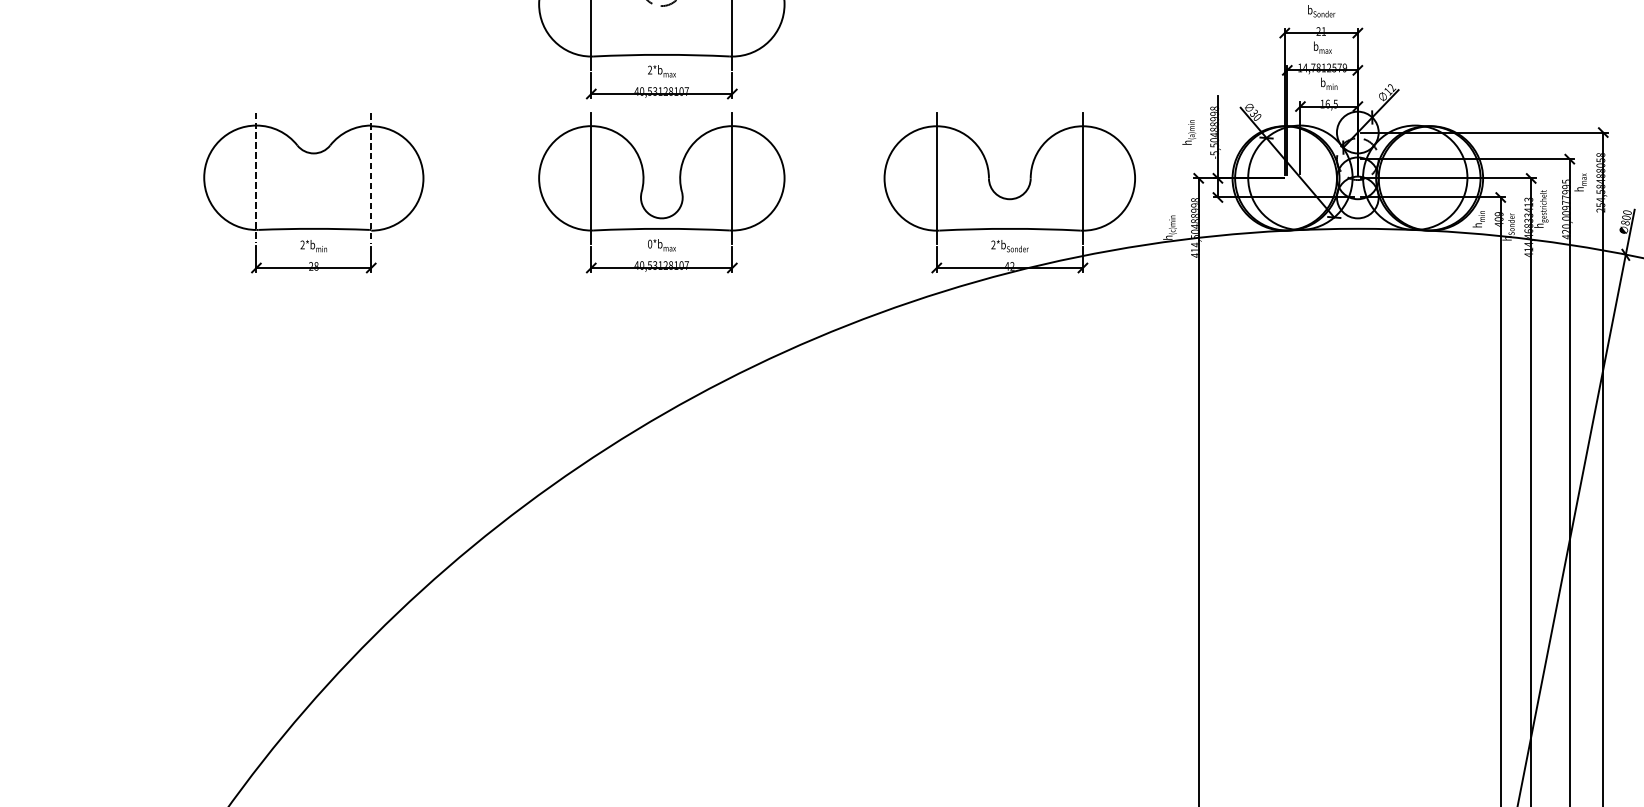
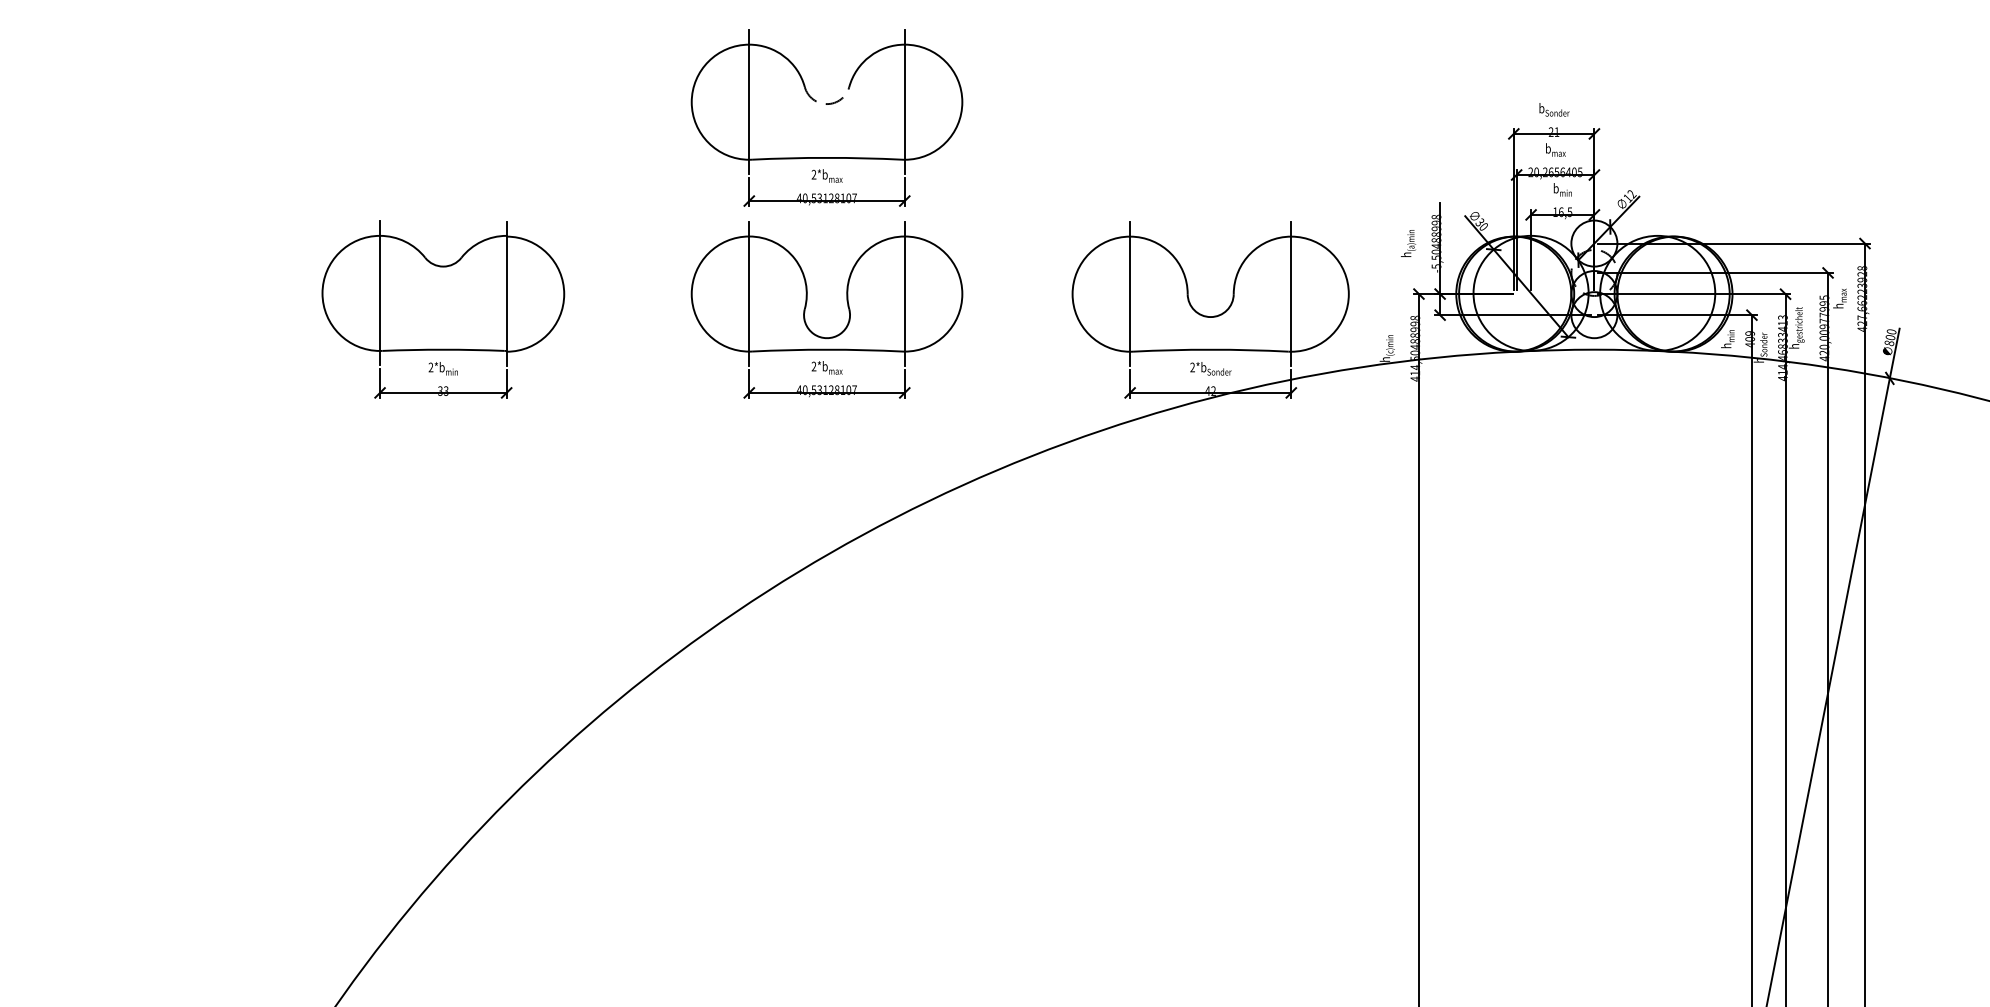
text: (1322, 68) -> (1555, 172), 14,7812579 -> 20,2656405
line: (256, 177) -> (380, 293), dashed -> solid
line: (371, 178) -> (506, 294), dashed -> solid
text: (1601, 185) -> (1862, 301), 254,58488058 -> 427,66223928
text: (649, 244) -> (813, 366), 0*b -> 2*b
text: (313, 265) -> (443, 390), 28 -> 33

